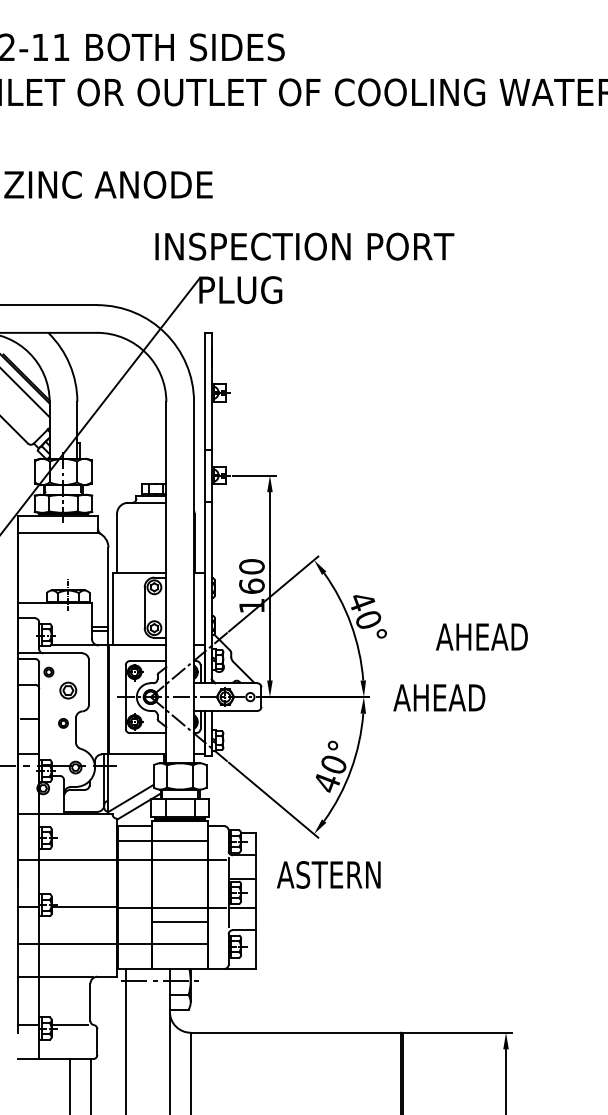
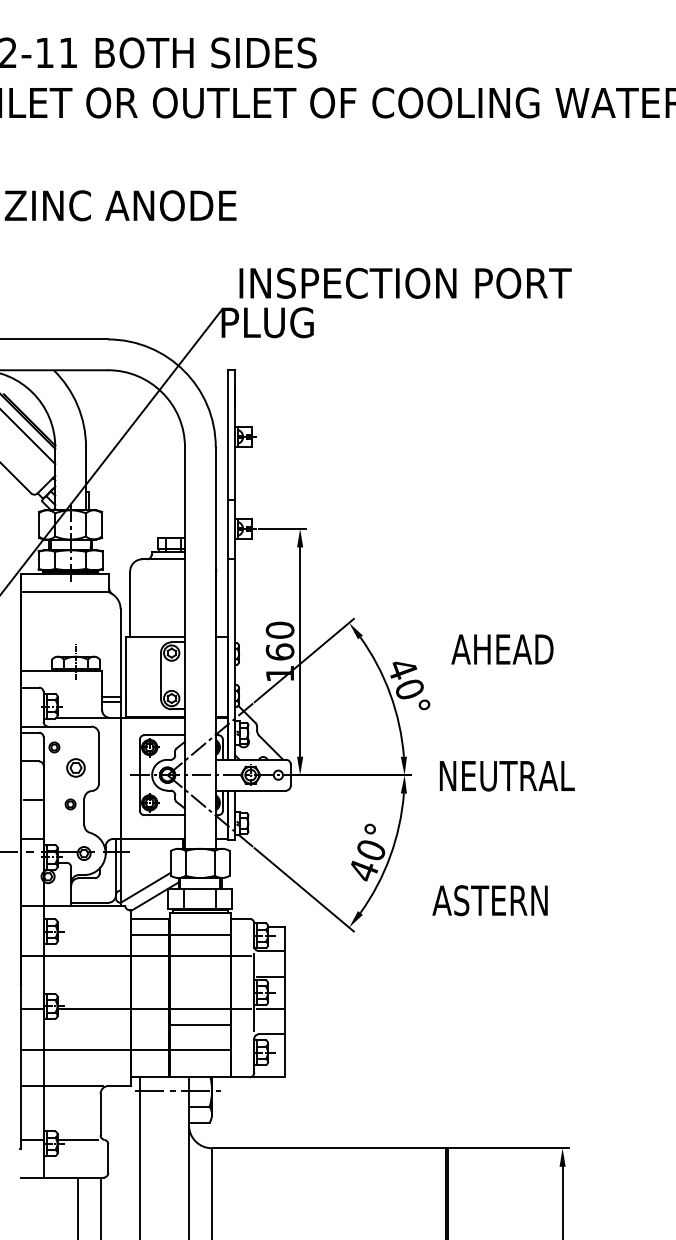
text: (304, 246) -> (405, 283), moved
text: (481, 636) -> (501, 648), moved
text: (454, 697) -> (505, 775), AHEAD -> NEUTRAL
text: (328, 874) -> (489, 900), moved

